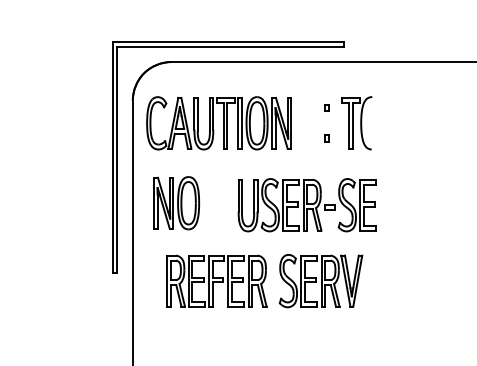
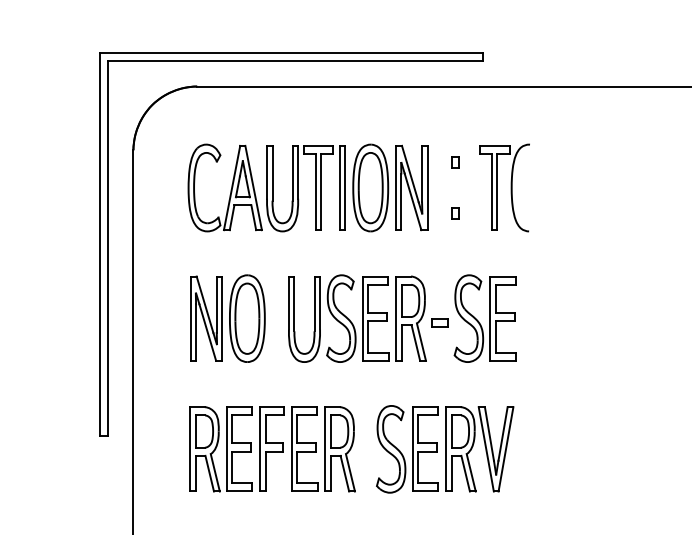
part: (218, 123) -> (306, 188), moved
part: (176, 203) -> (227, 319), moved
part: (306, 205) -> (401, 319), moved

